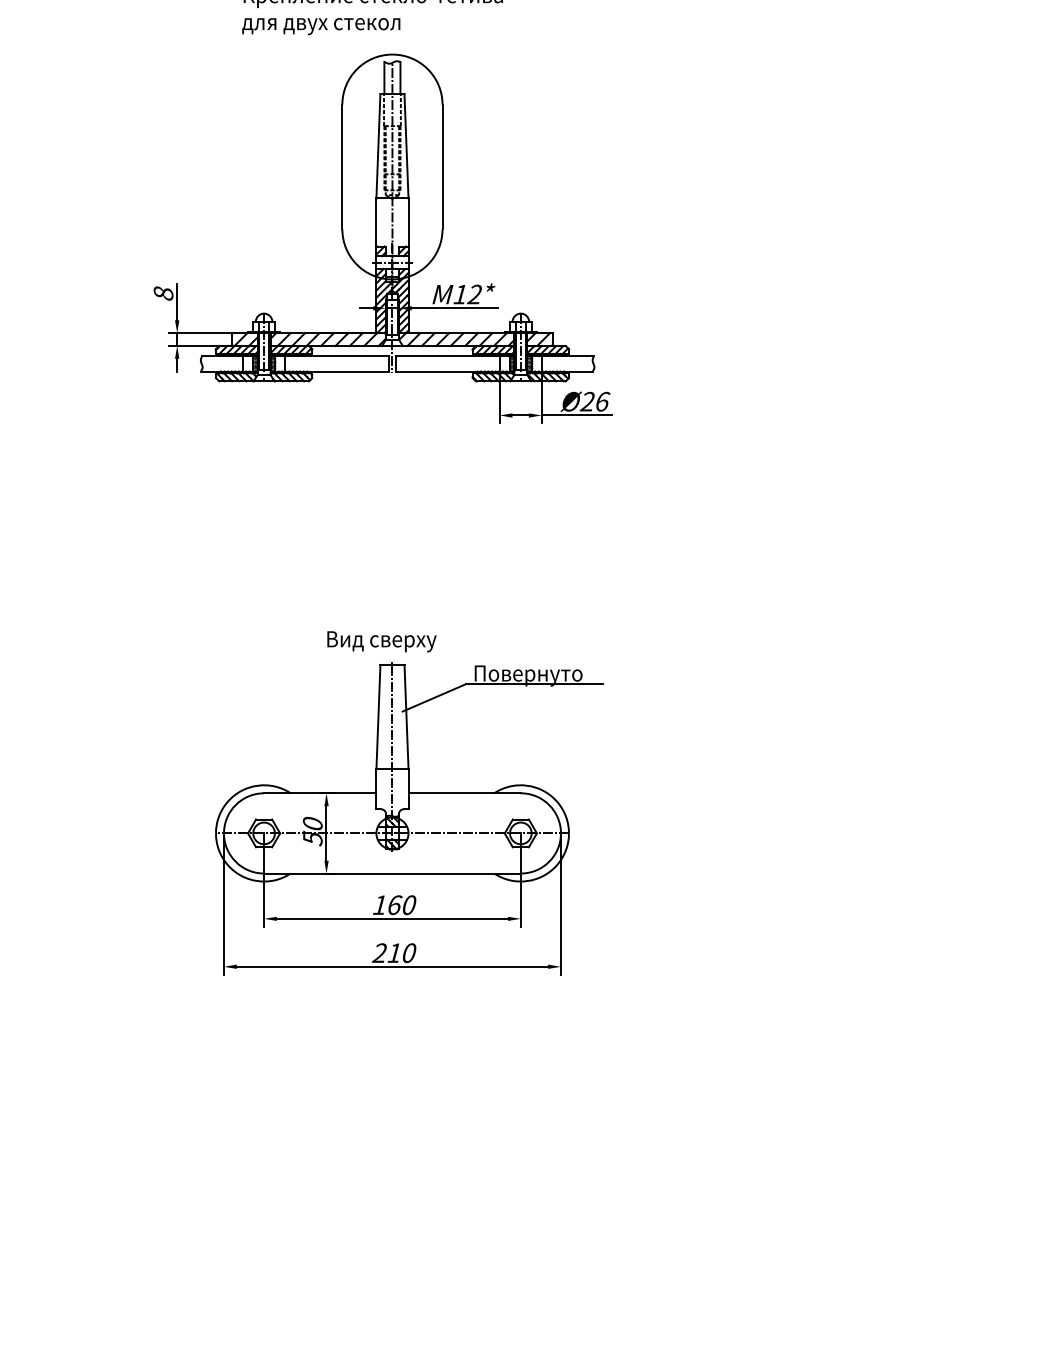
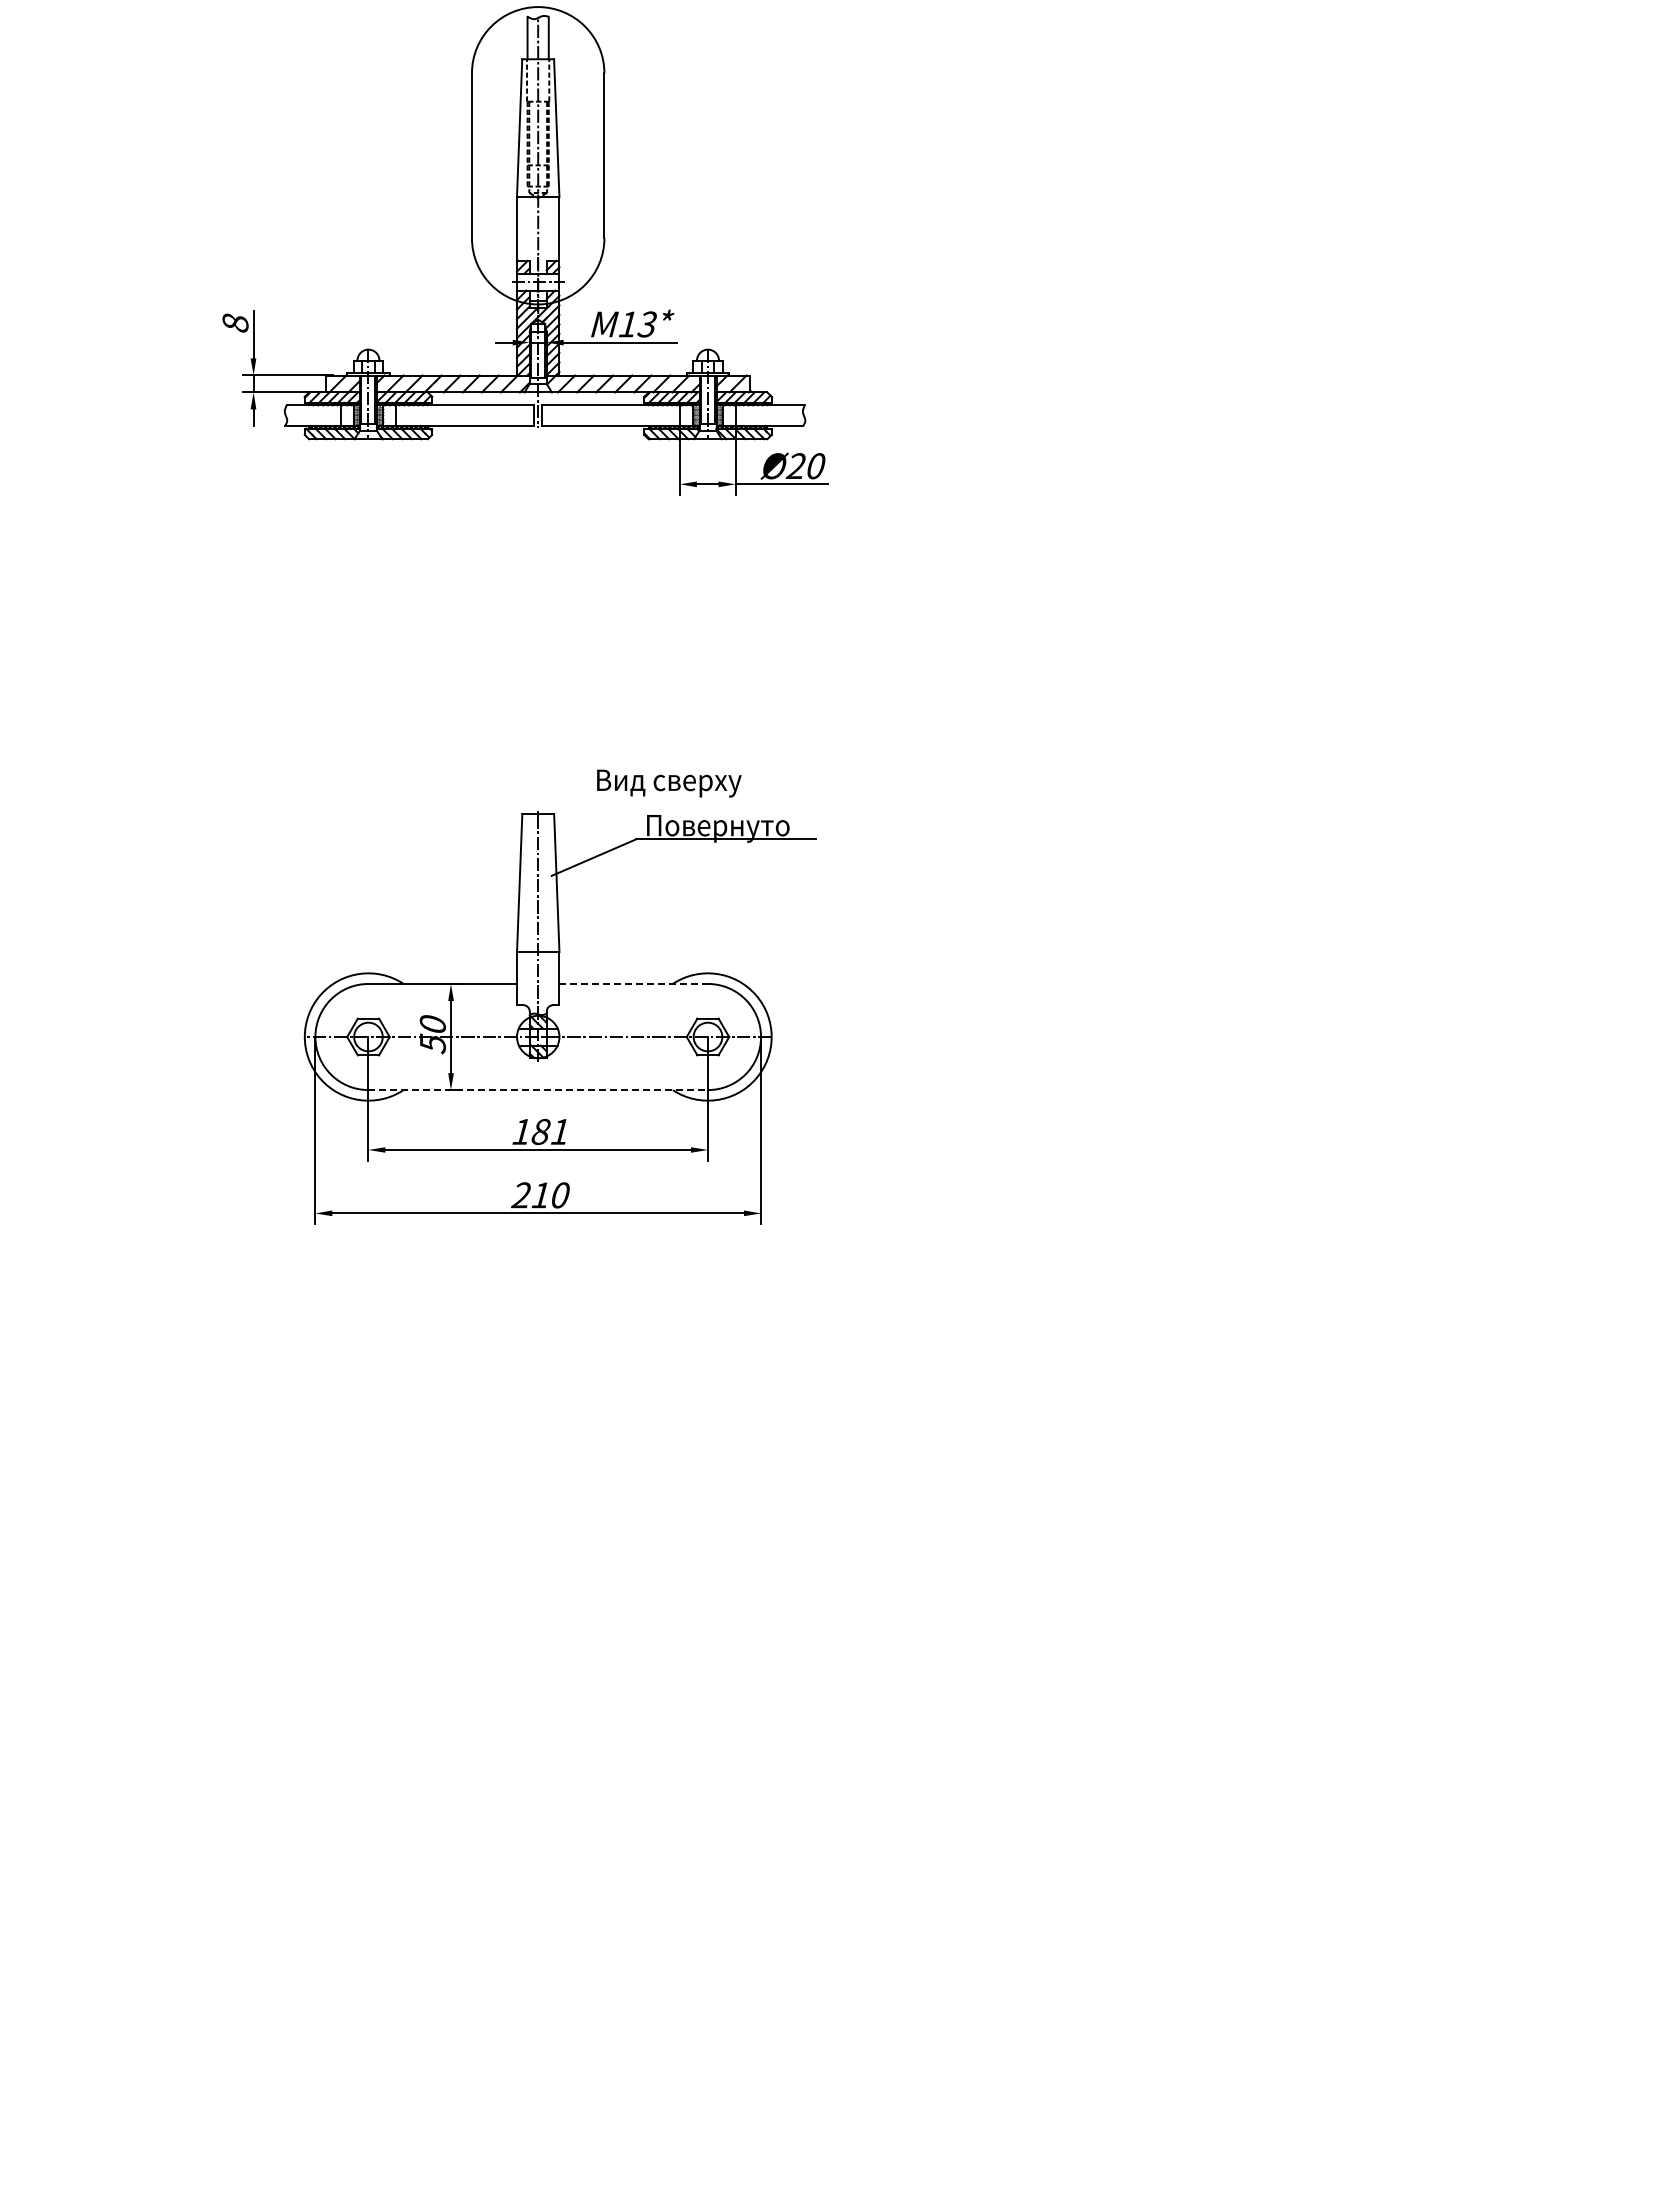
text: (474, 294) -> (646, 324), 12* -> 13*
text: (602, 401) -> (816, 466), Ø26 -> Ø20
text: (382, 641) -> (669, 783), moved
line: (465, 792) -> (634, 983), solid -> dashed
line: (392, 873) -> (538, 1090), solid -> dashed
text: (401, 904) -> (550, 1131), 160 -> 181

